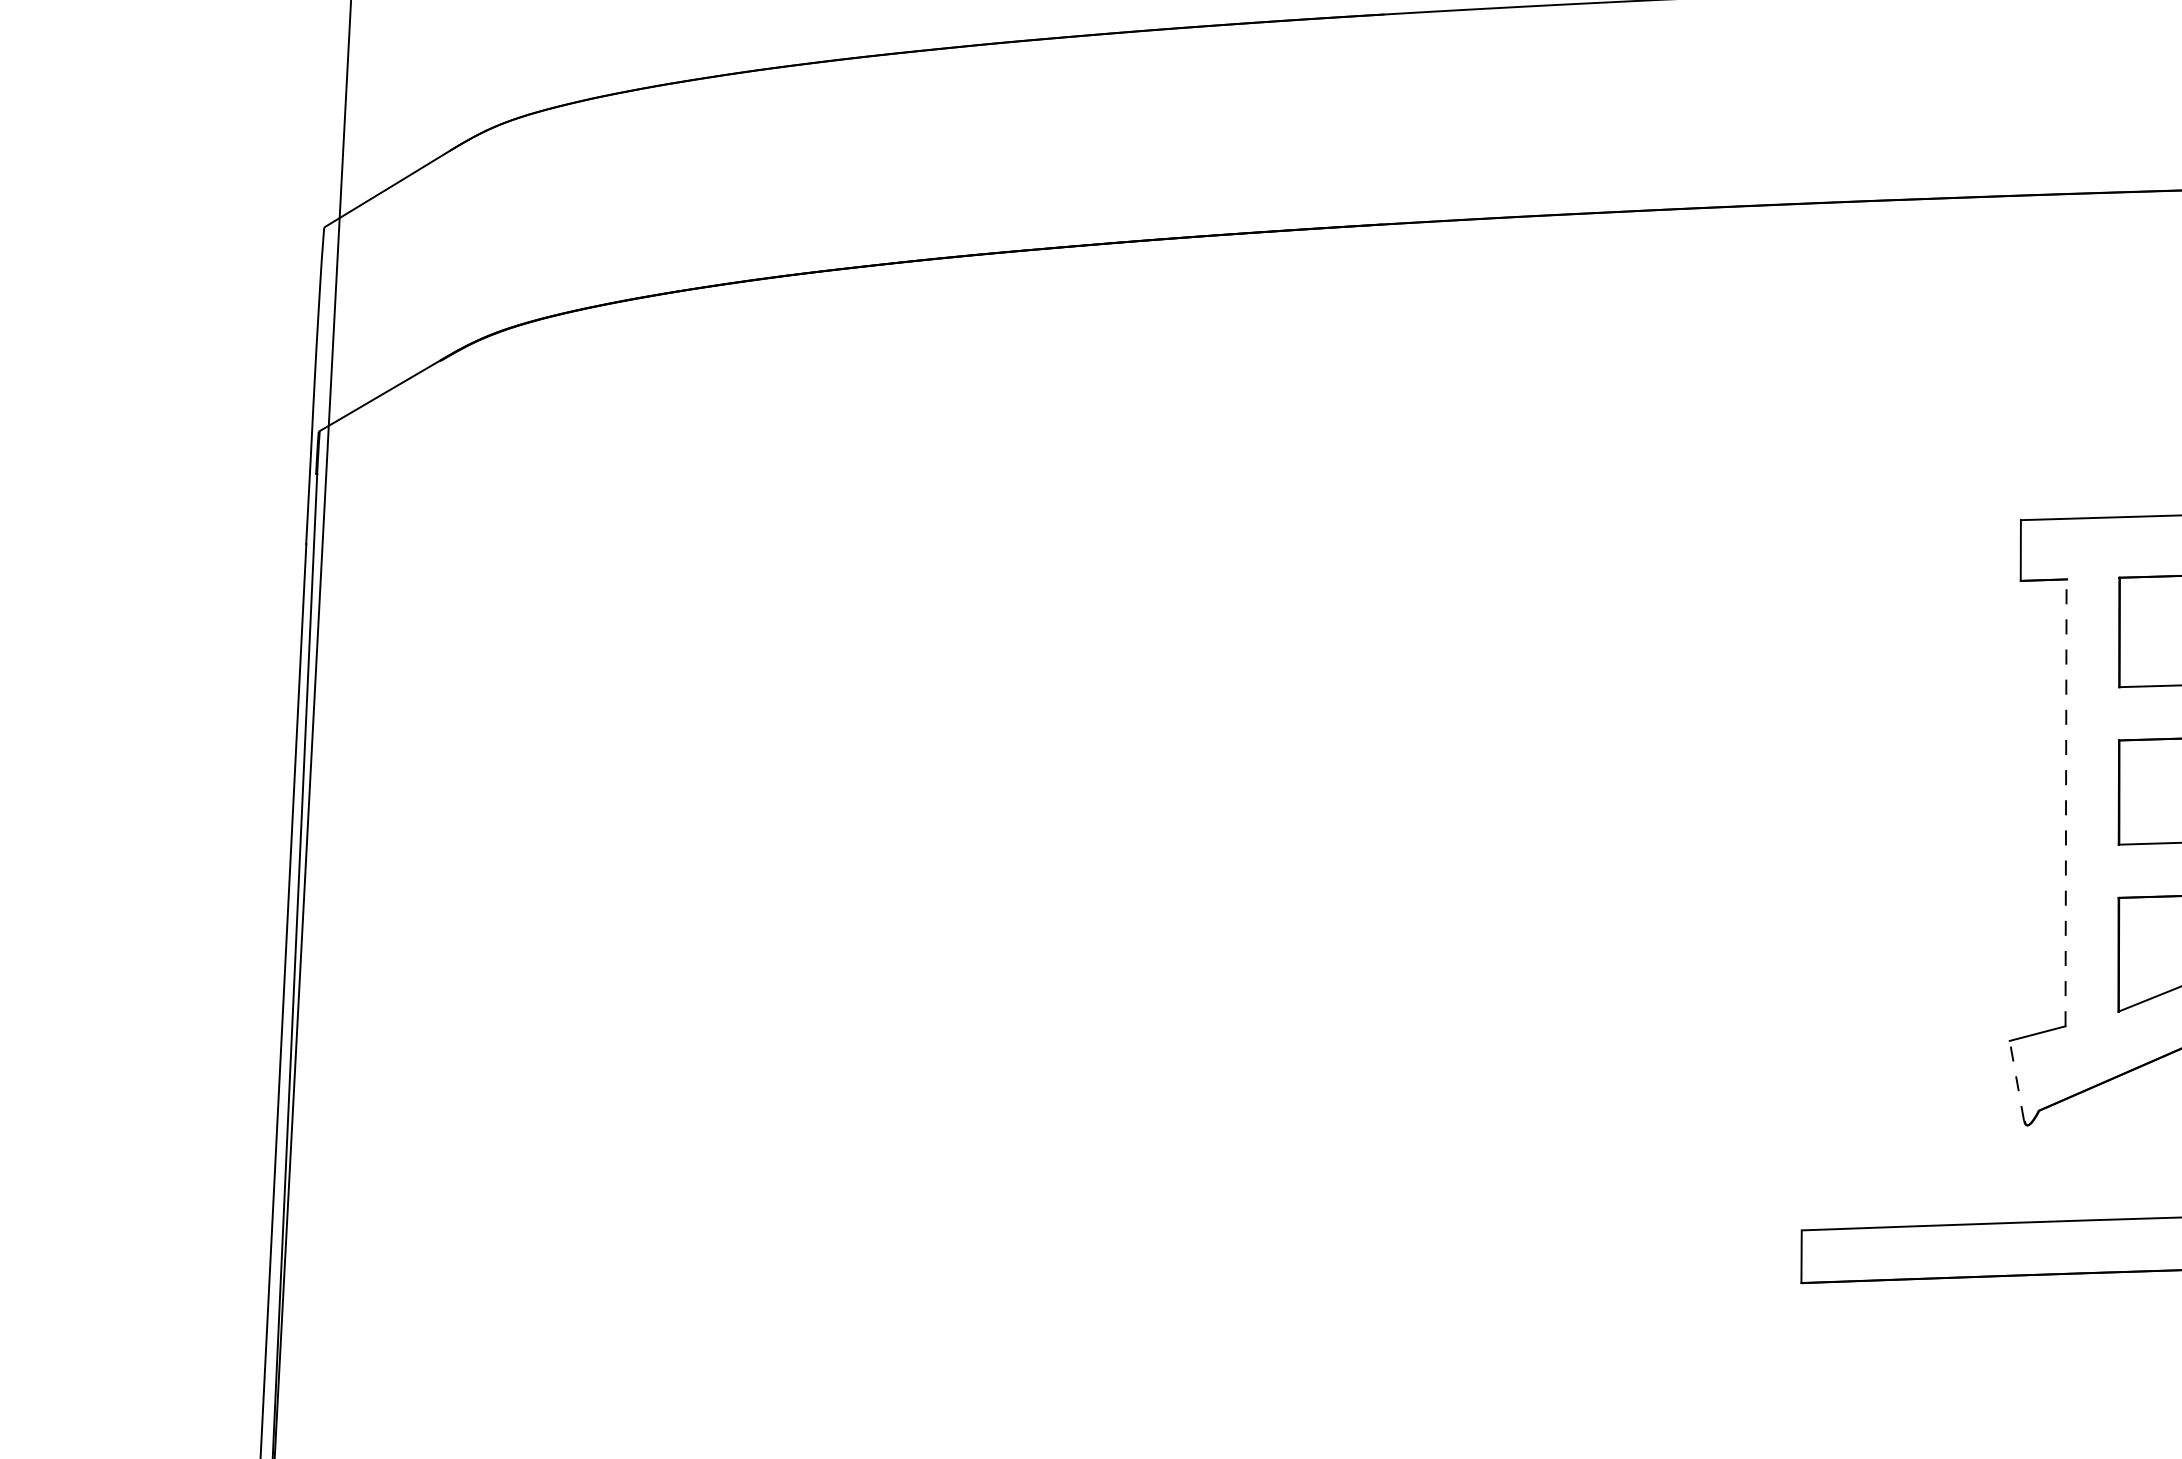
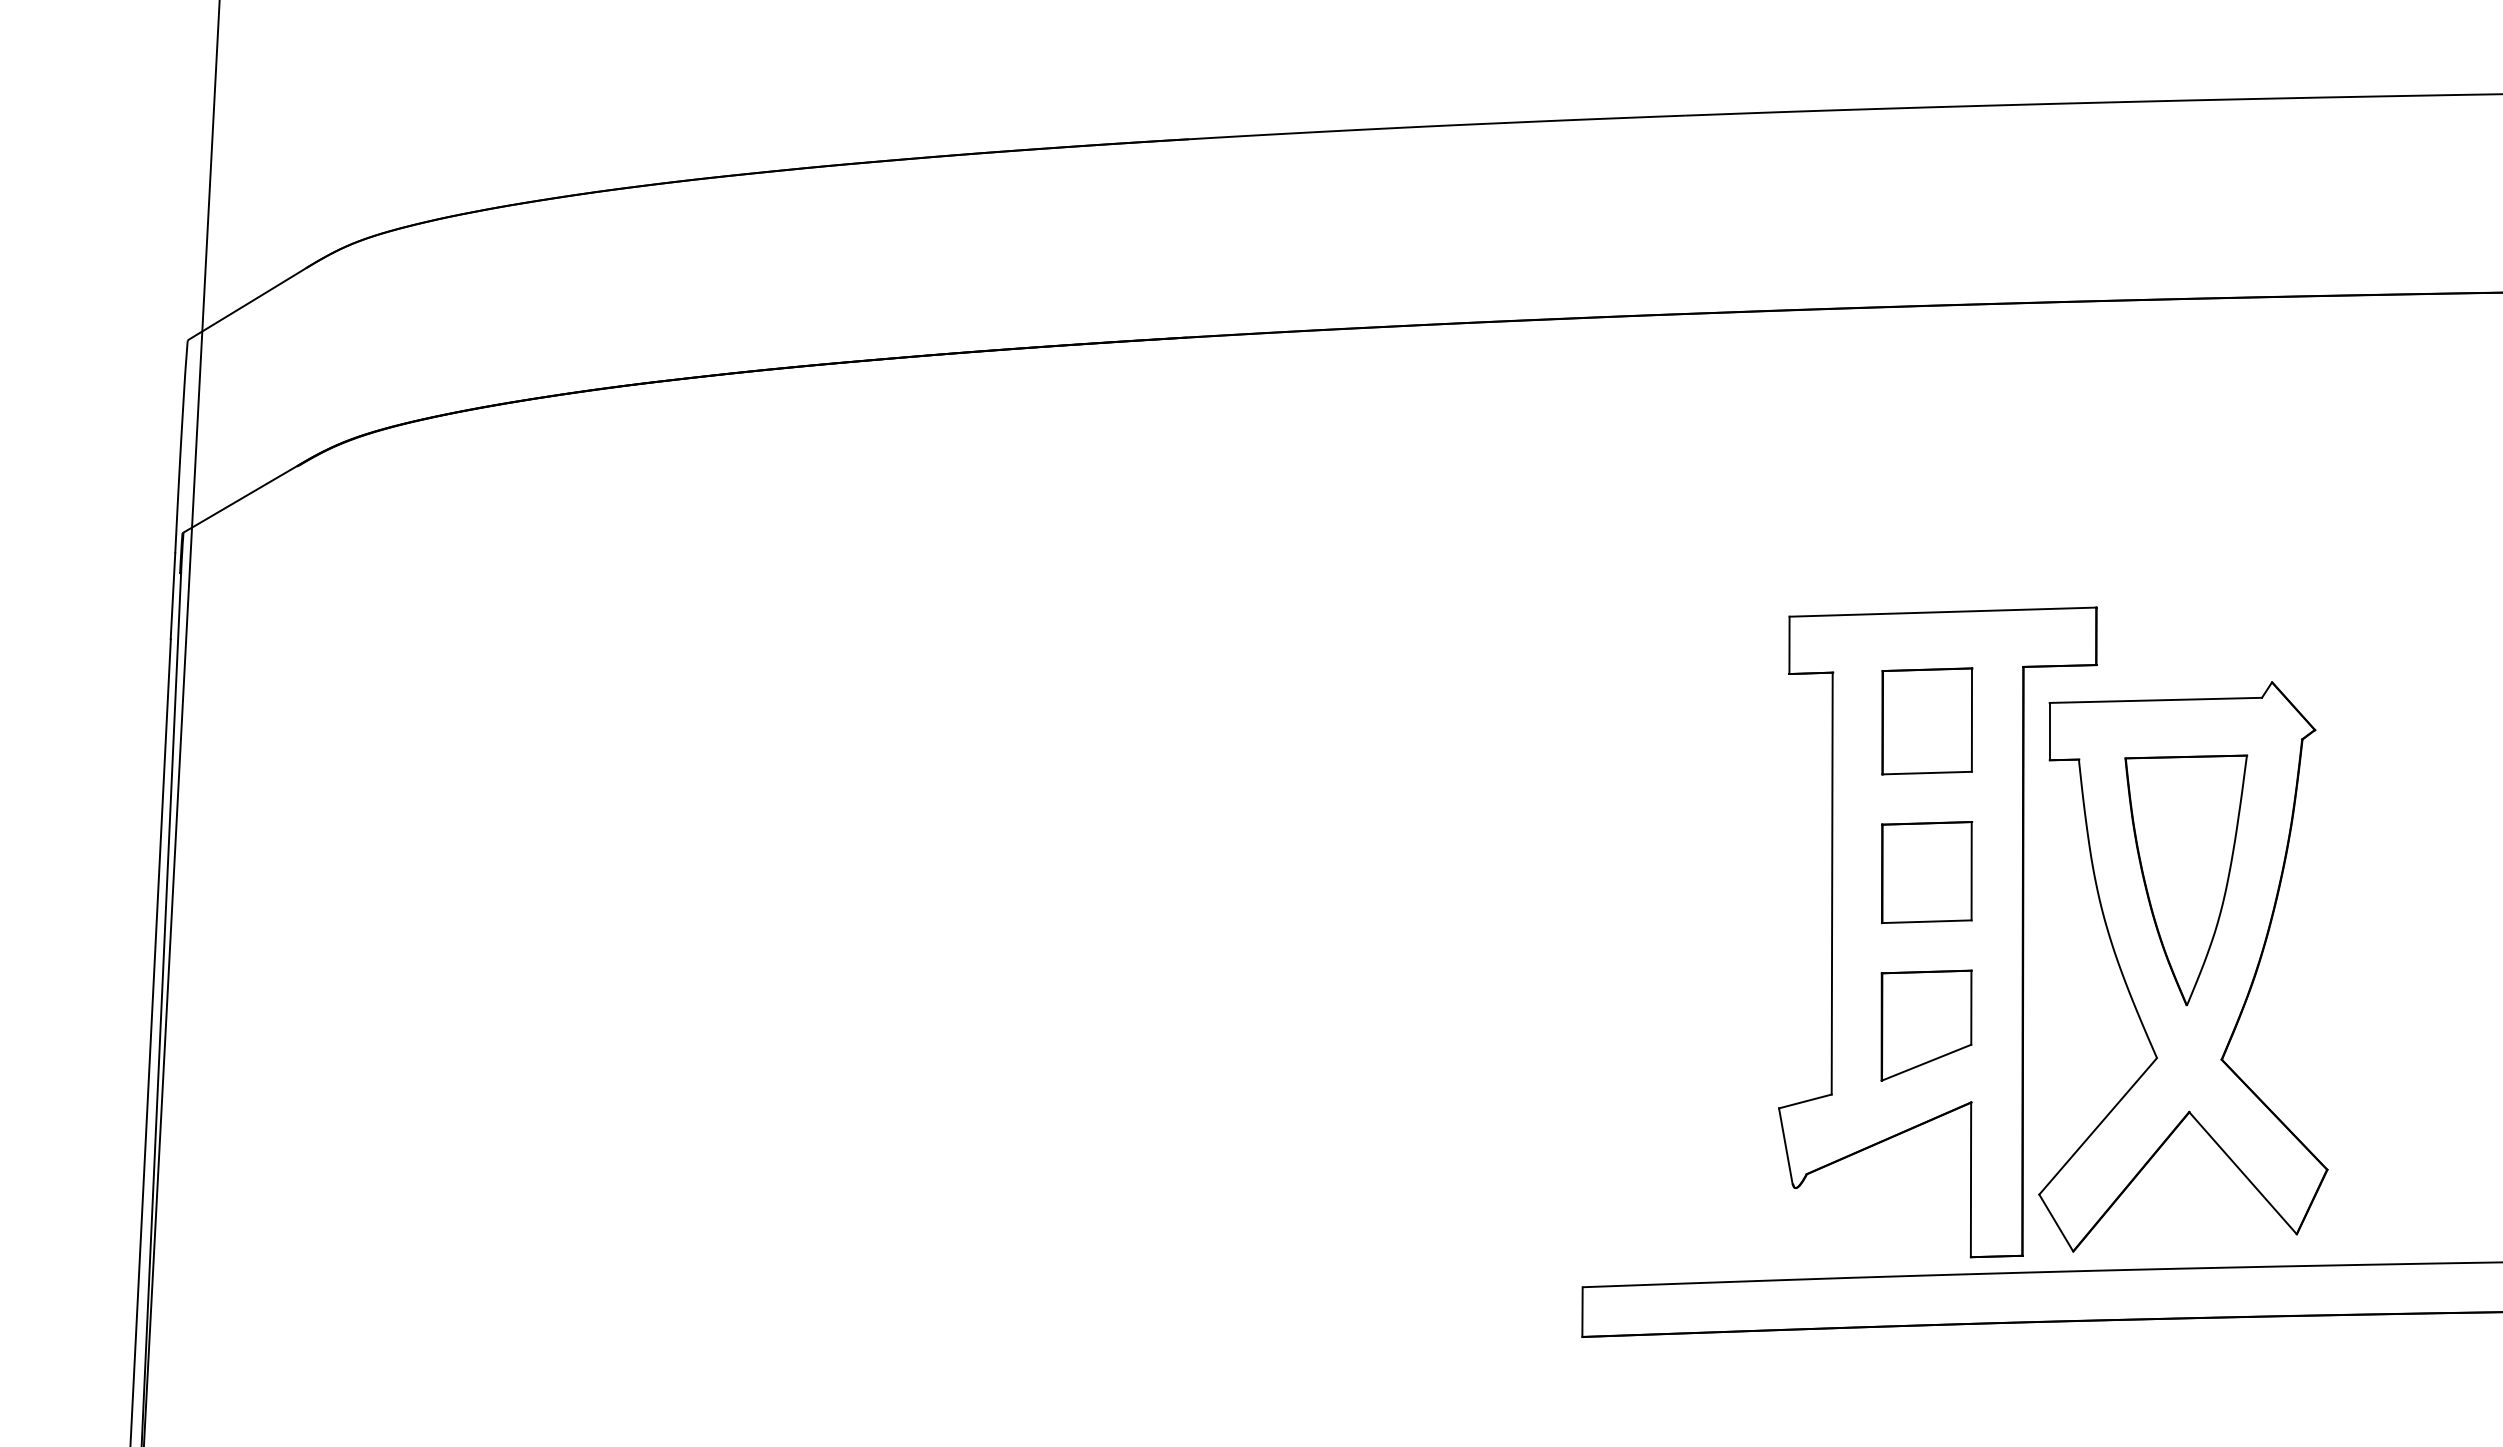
line: (2066, 802) -> (1832, 883), dashed -> solid
line: (2016, 1080) -> (1785, 1145), dashed -> solid

